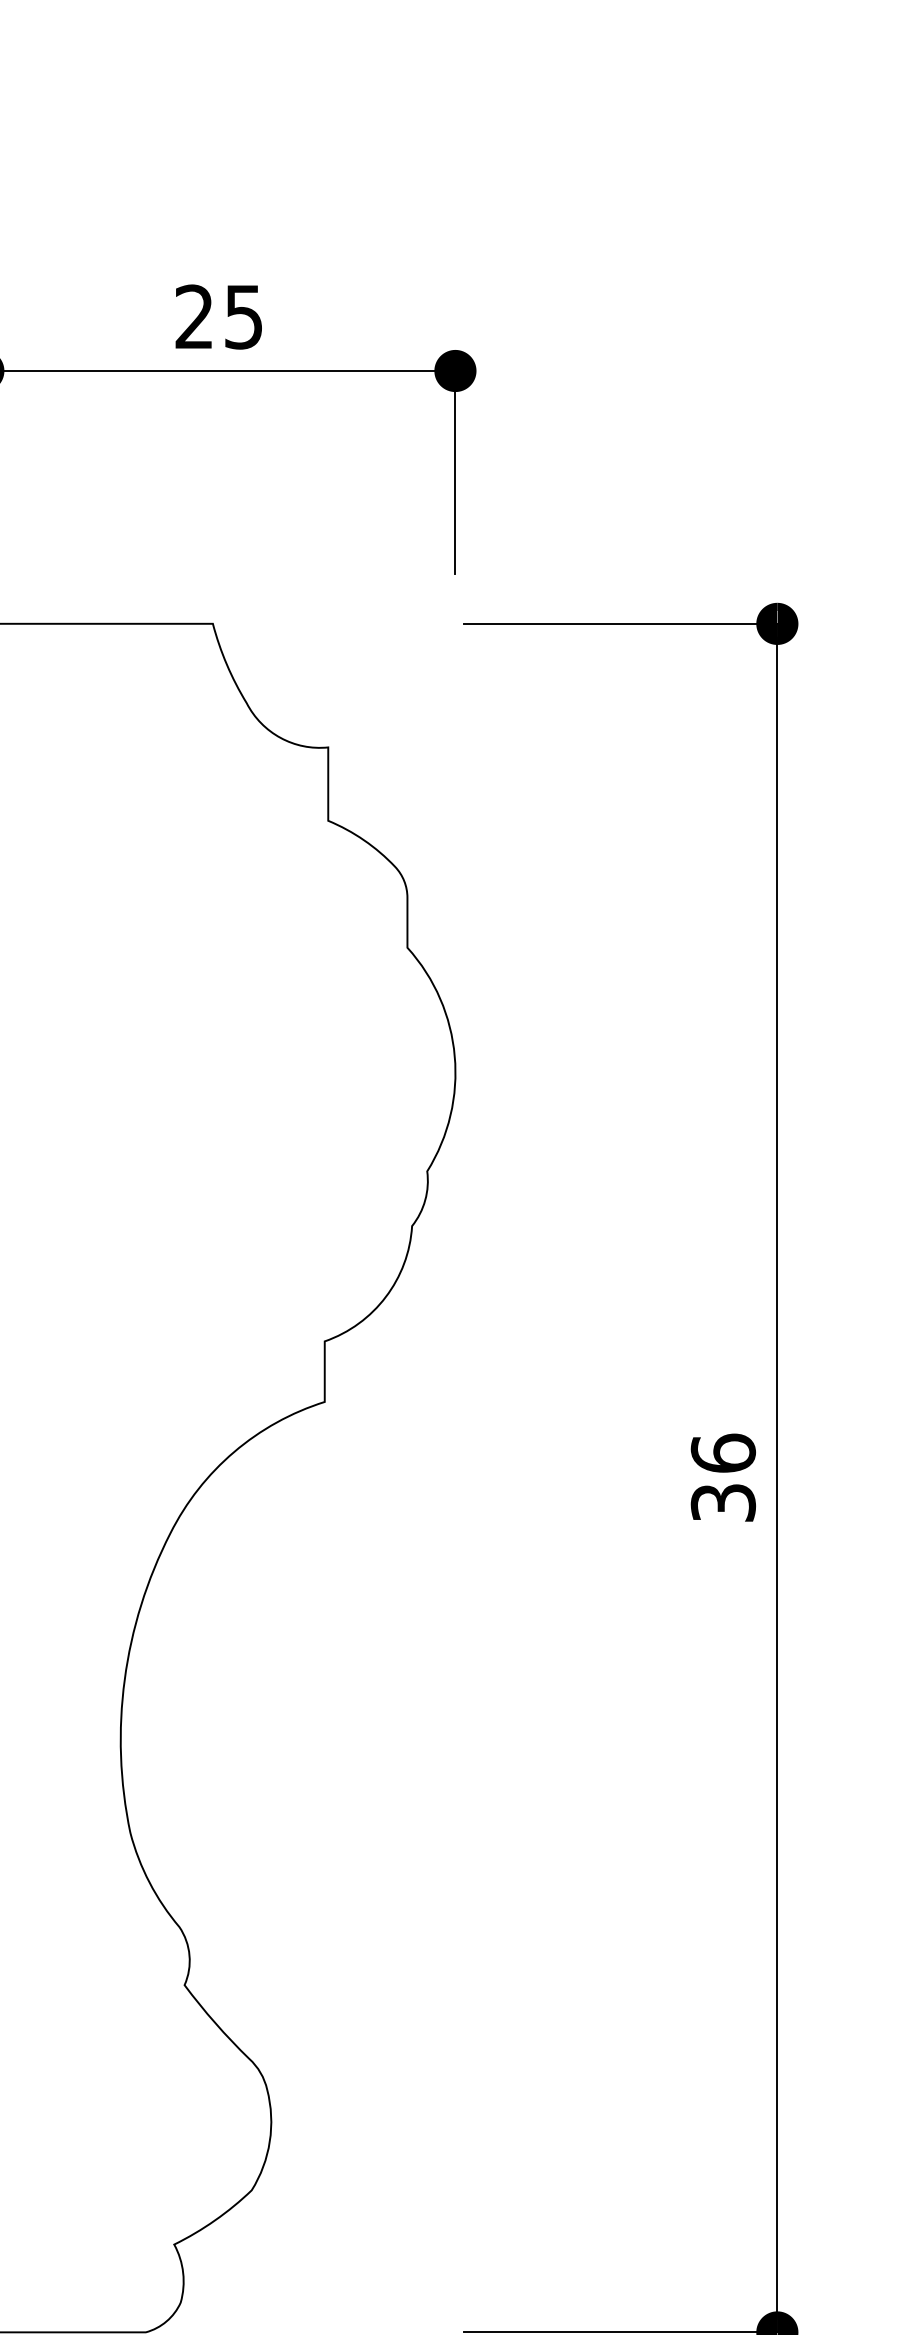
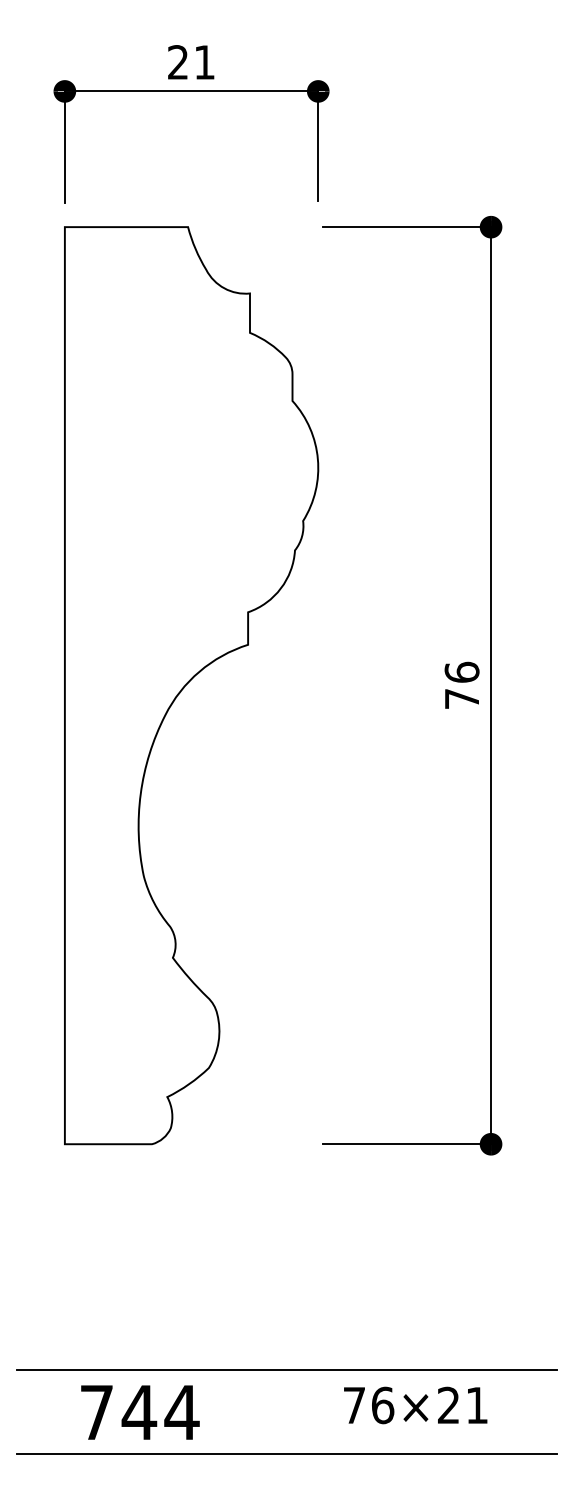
text: (243, 317) -> (204, 62), 25 -> 21
text: (722, 1501) -> (461, 698), 36 -> 76

